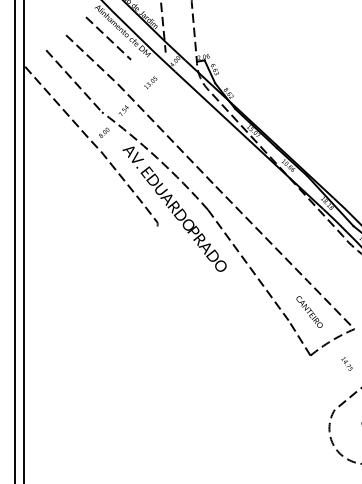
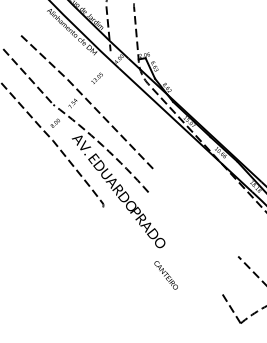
line: (108, 38) -> (59, 38), removed
line: (261, 233) -> (196, 213), removed
line: (247, 264) -> (184, 241), removed
text: (309, 311) -> (166, 274), moved

